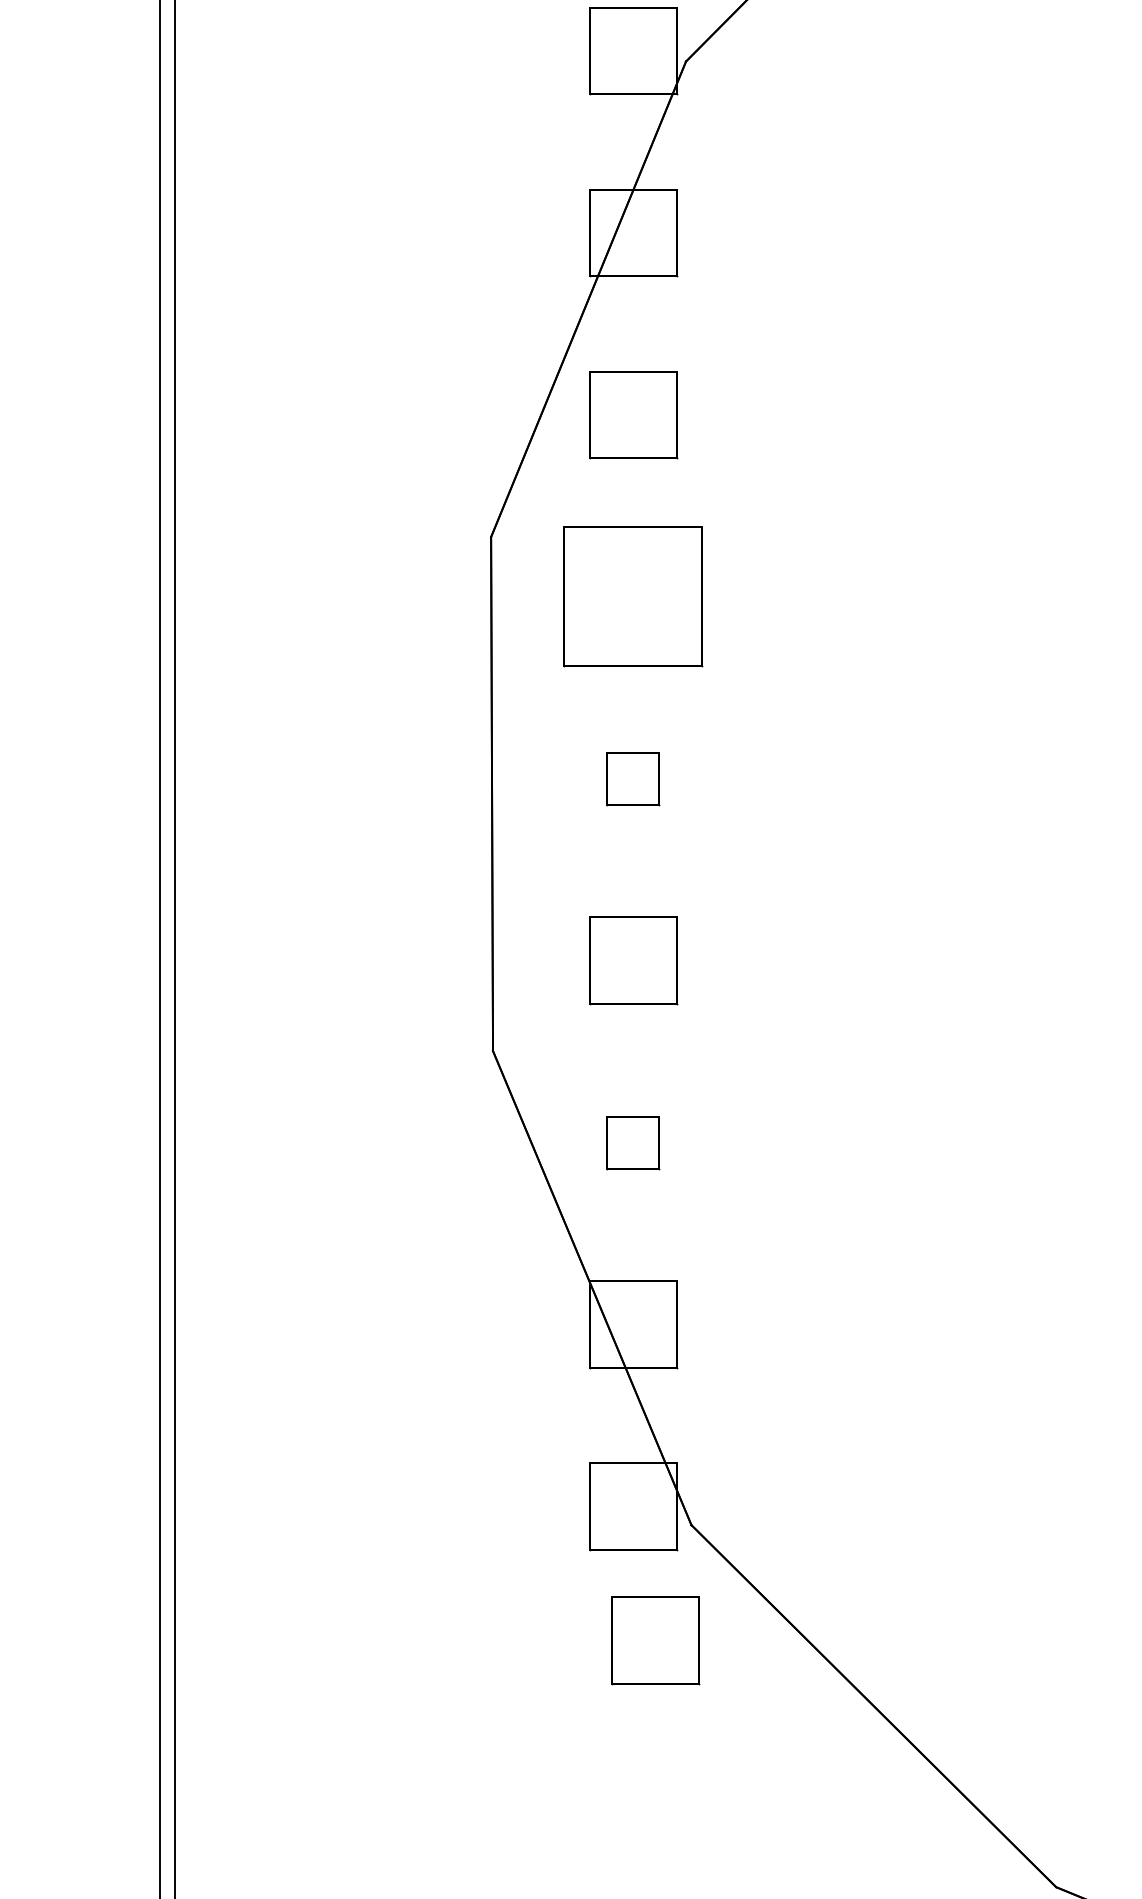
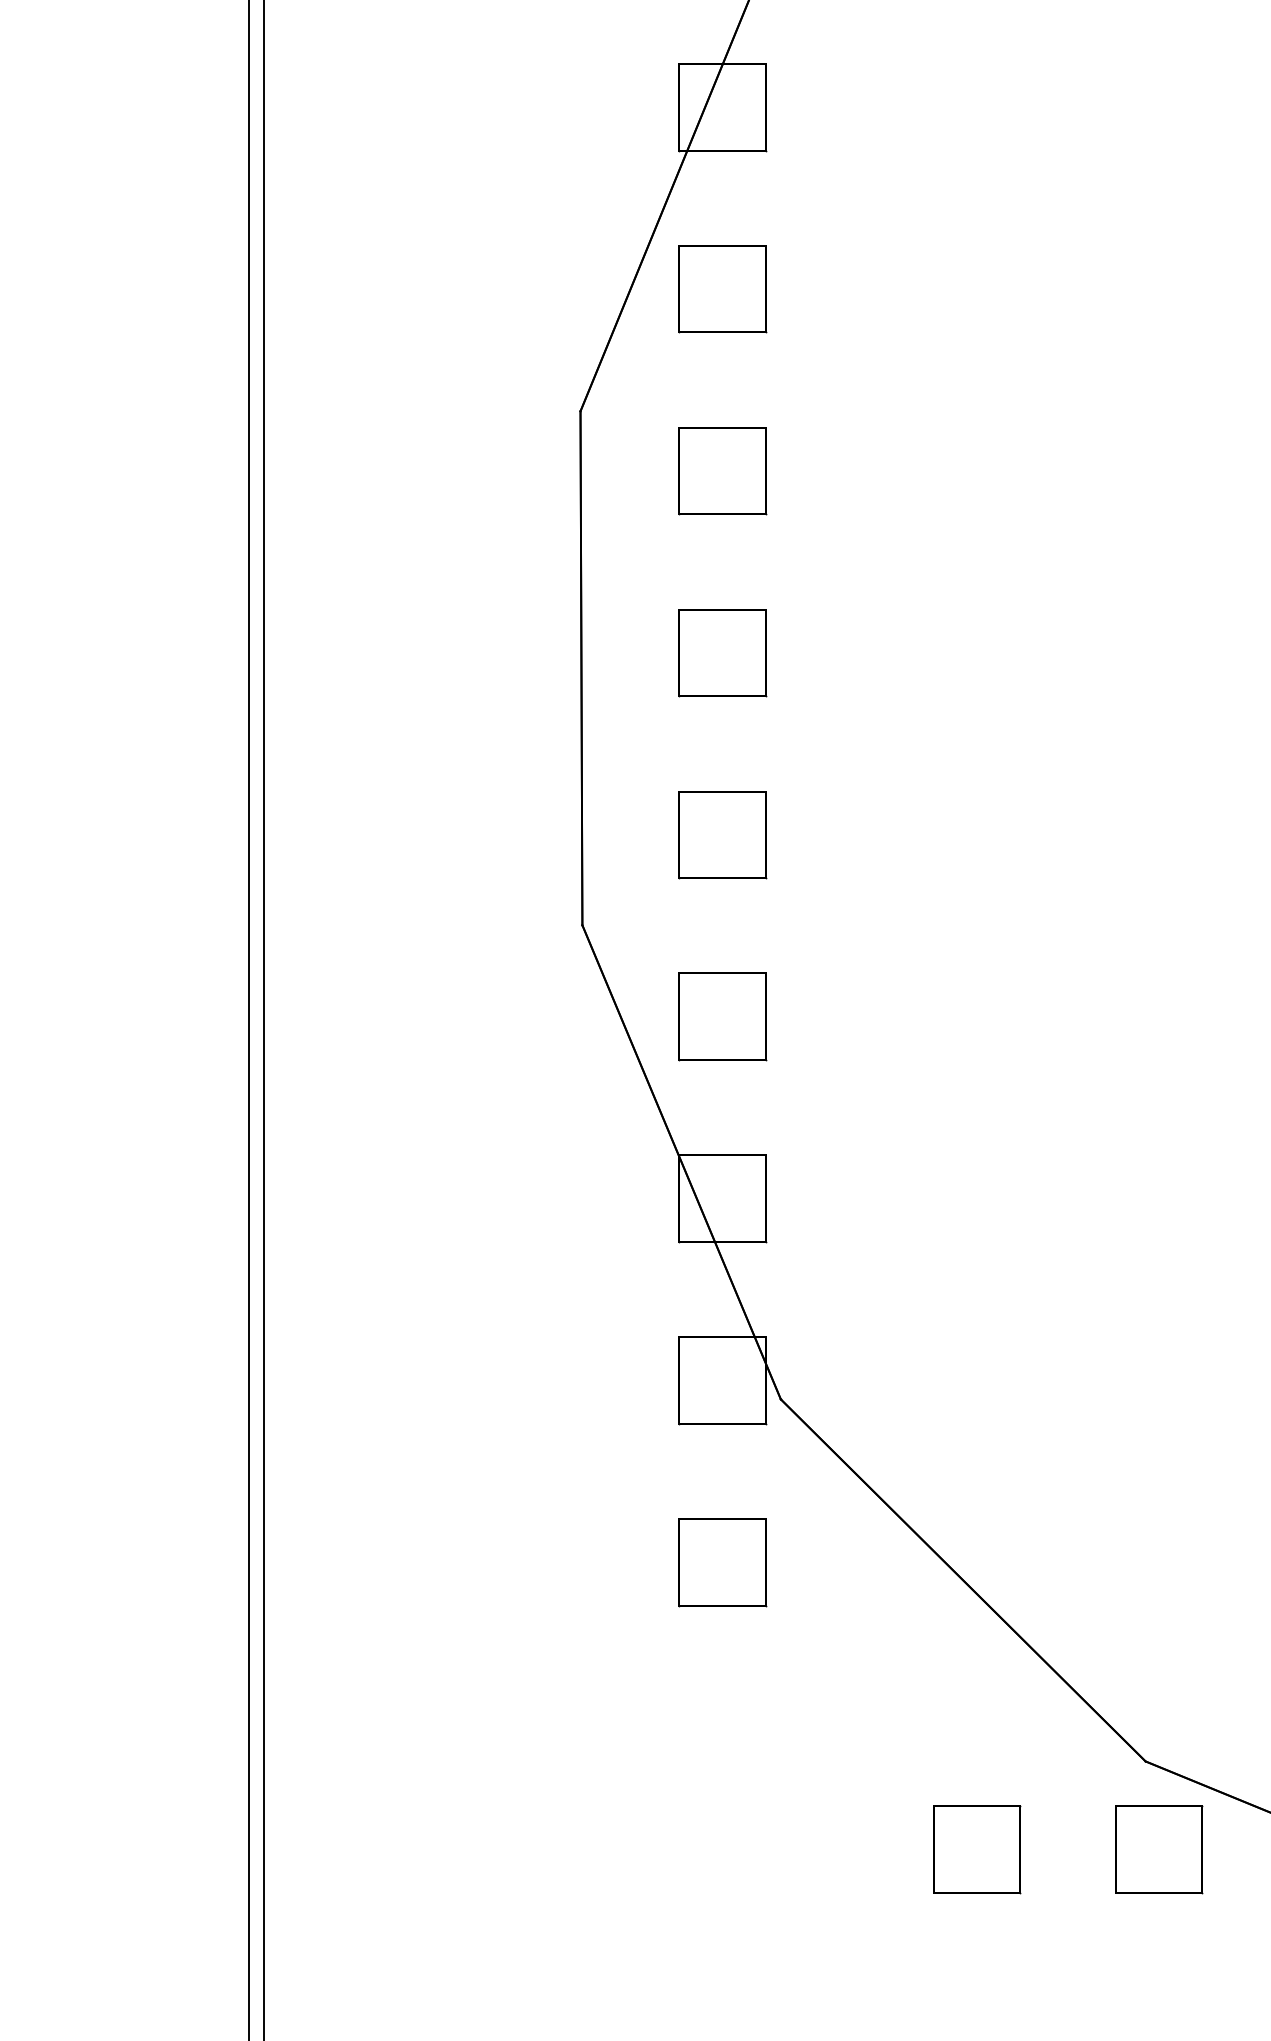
part: (633, 597) -> (722, 471), size x0.62
part: (633, 779) -> (722, 653), size x1.67
part: (633, 1142) -> (722, 1016), size x1.67
part: (655, 1640) -> (722, 1562), moved

